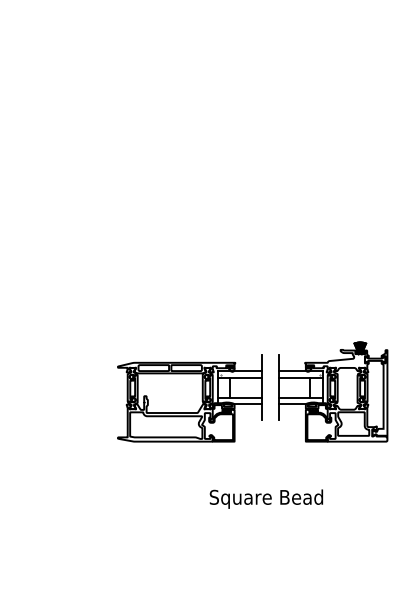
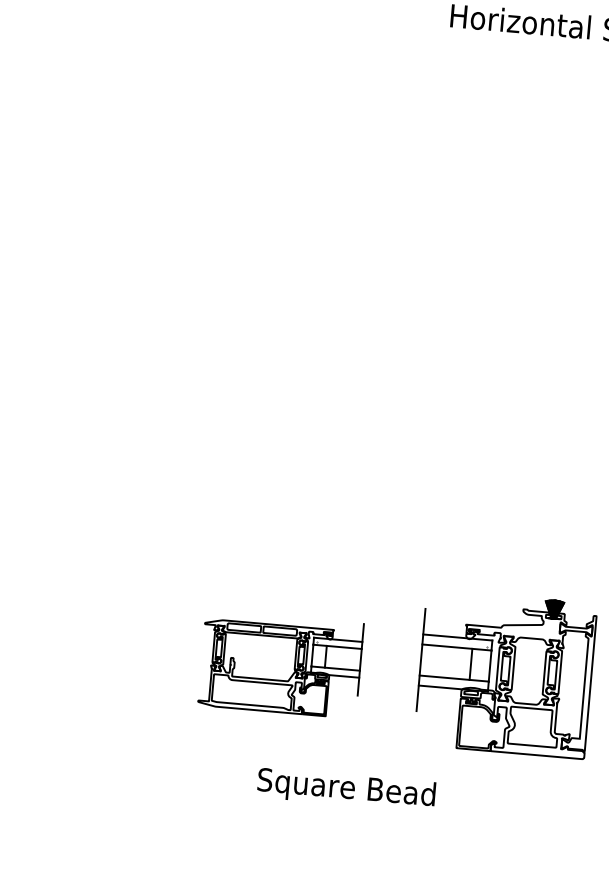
part: (189, 398) -> (280, 664), size x0.7
text: (265, 498) -> (345, 788), moved

